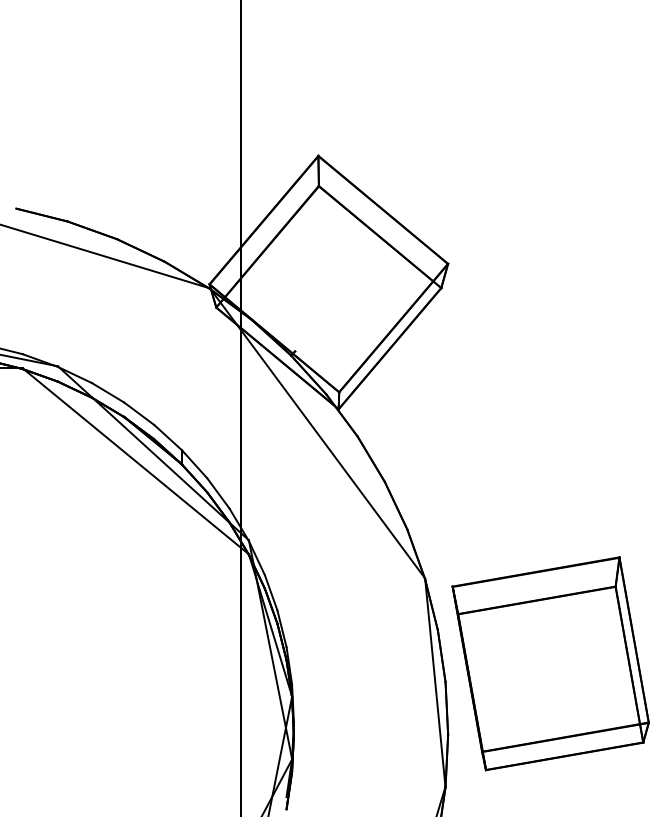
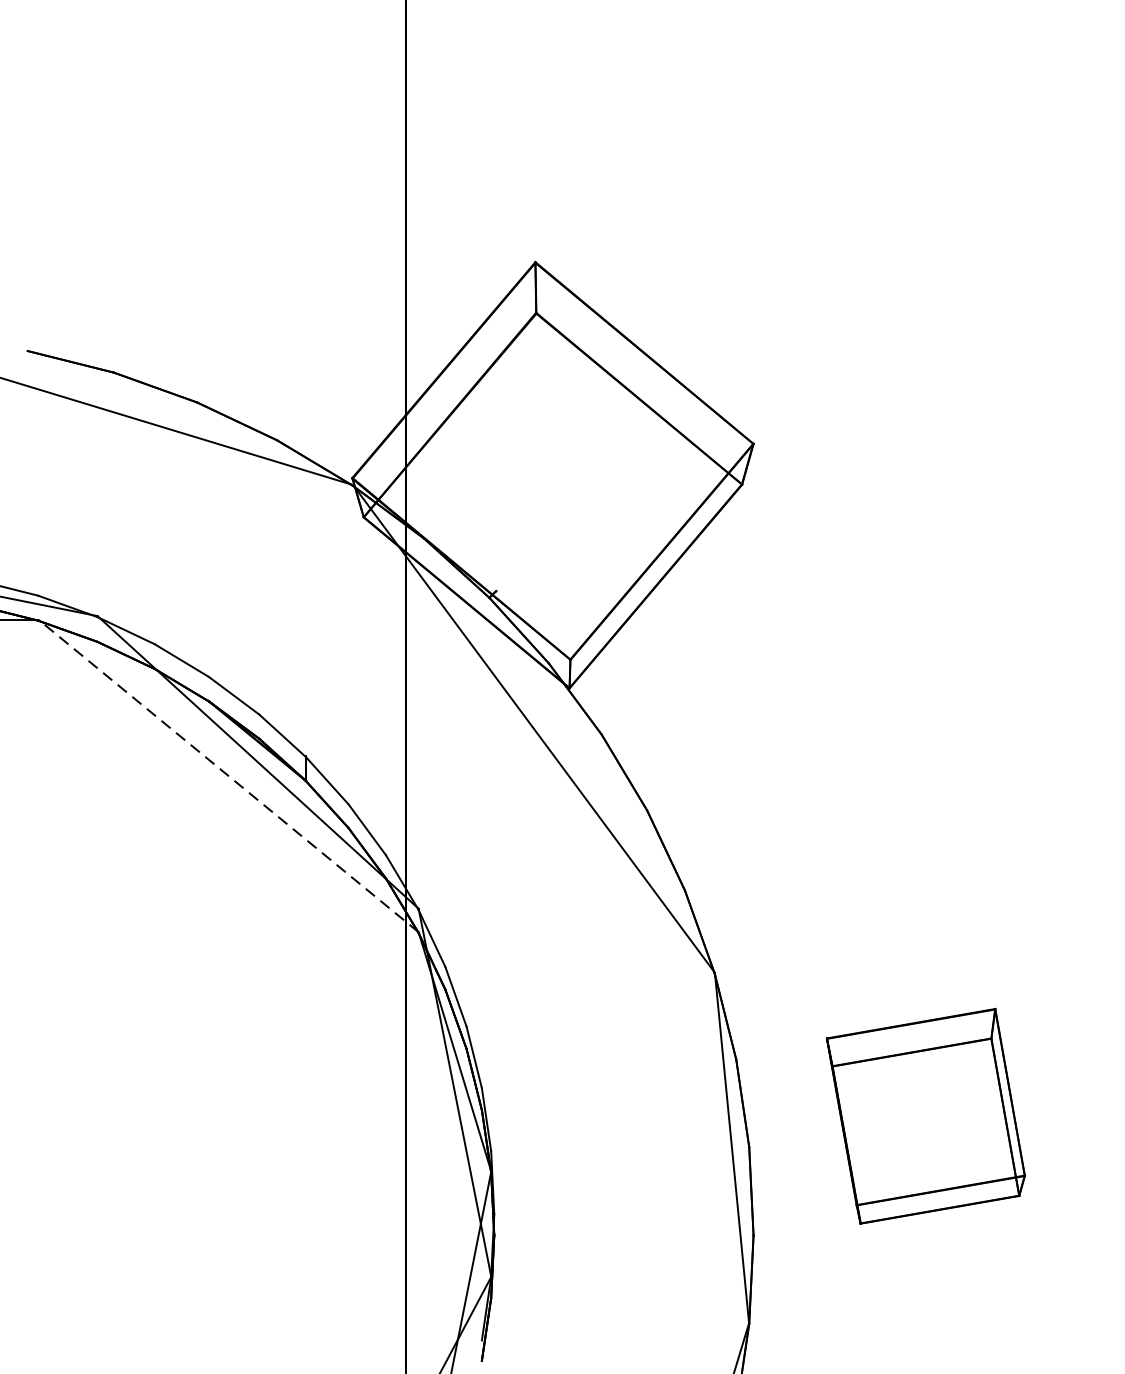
line: (135, 461) -> (227, 776), solid -> dashed
part: (550, 663) -> (925, 1115), size x0.6

